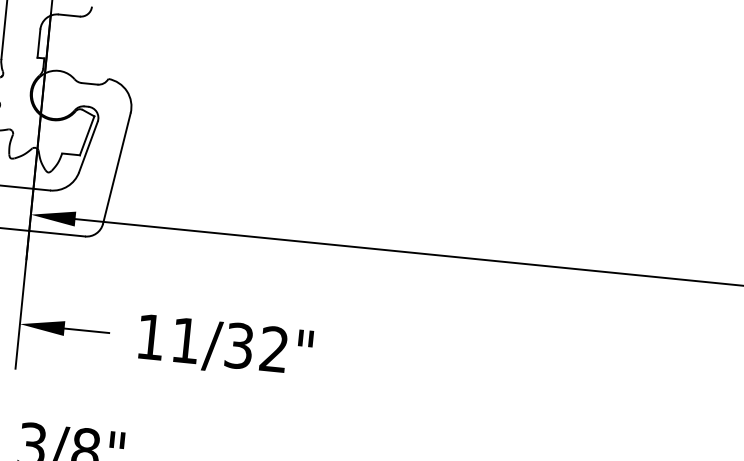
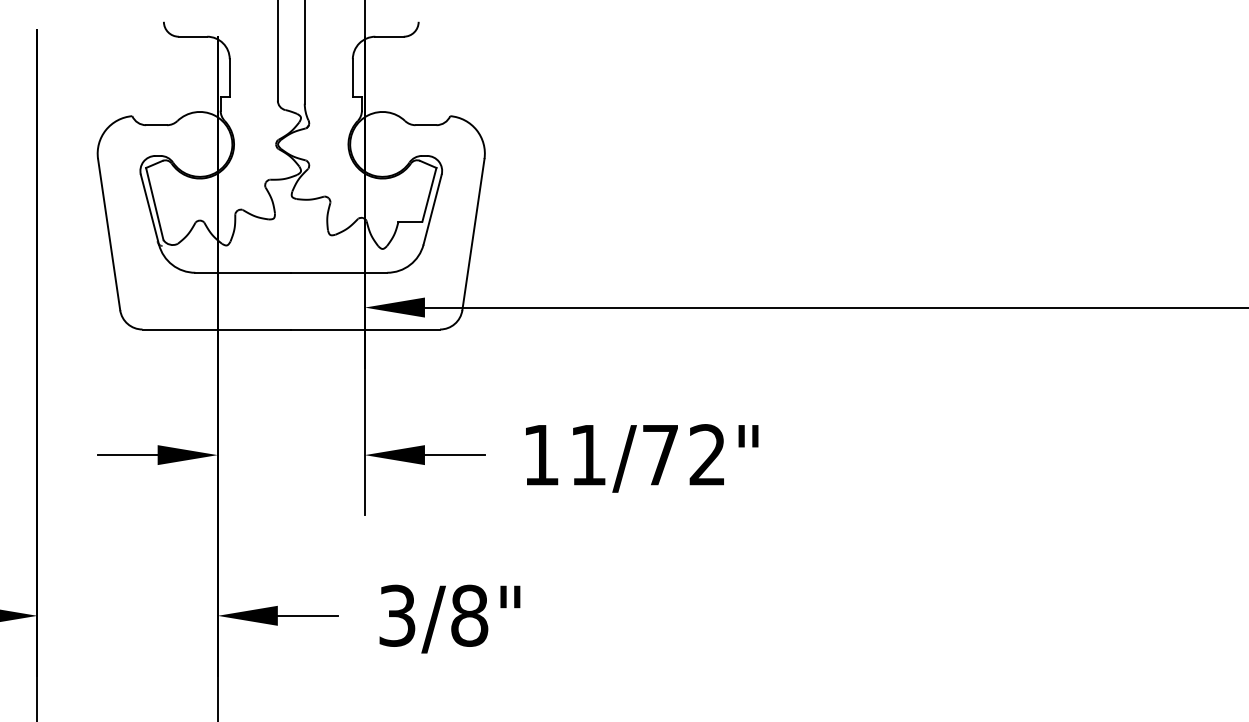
text: (239, 346) -> (660, 455), 11/32" -> 11/72"

